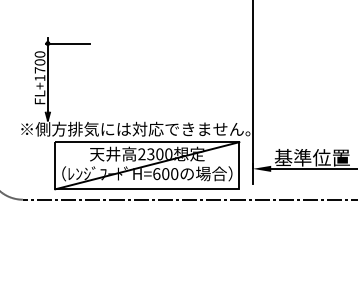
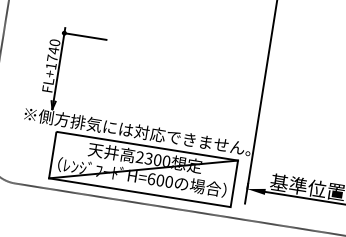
text: (39, 62) -> (53, 50), FL+1700 -> FL+1740

